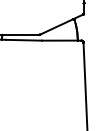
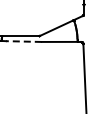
line: (24, 40) -> (24, 41), solid -> dashed

